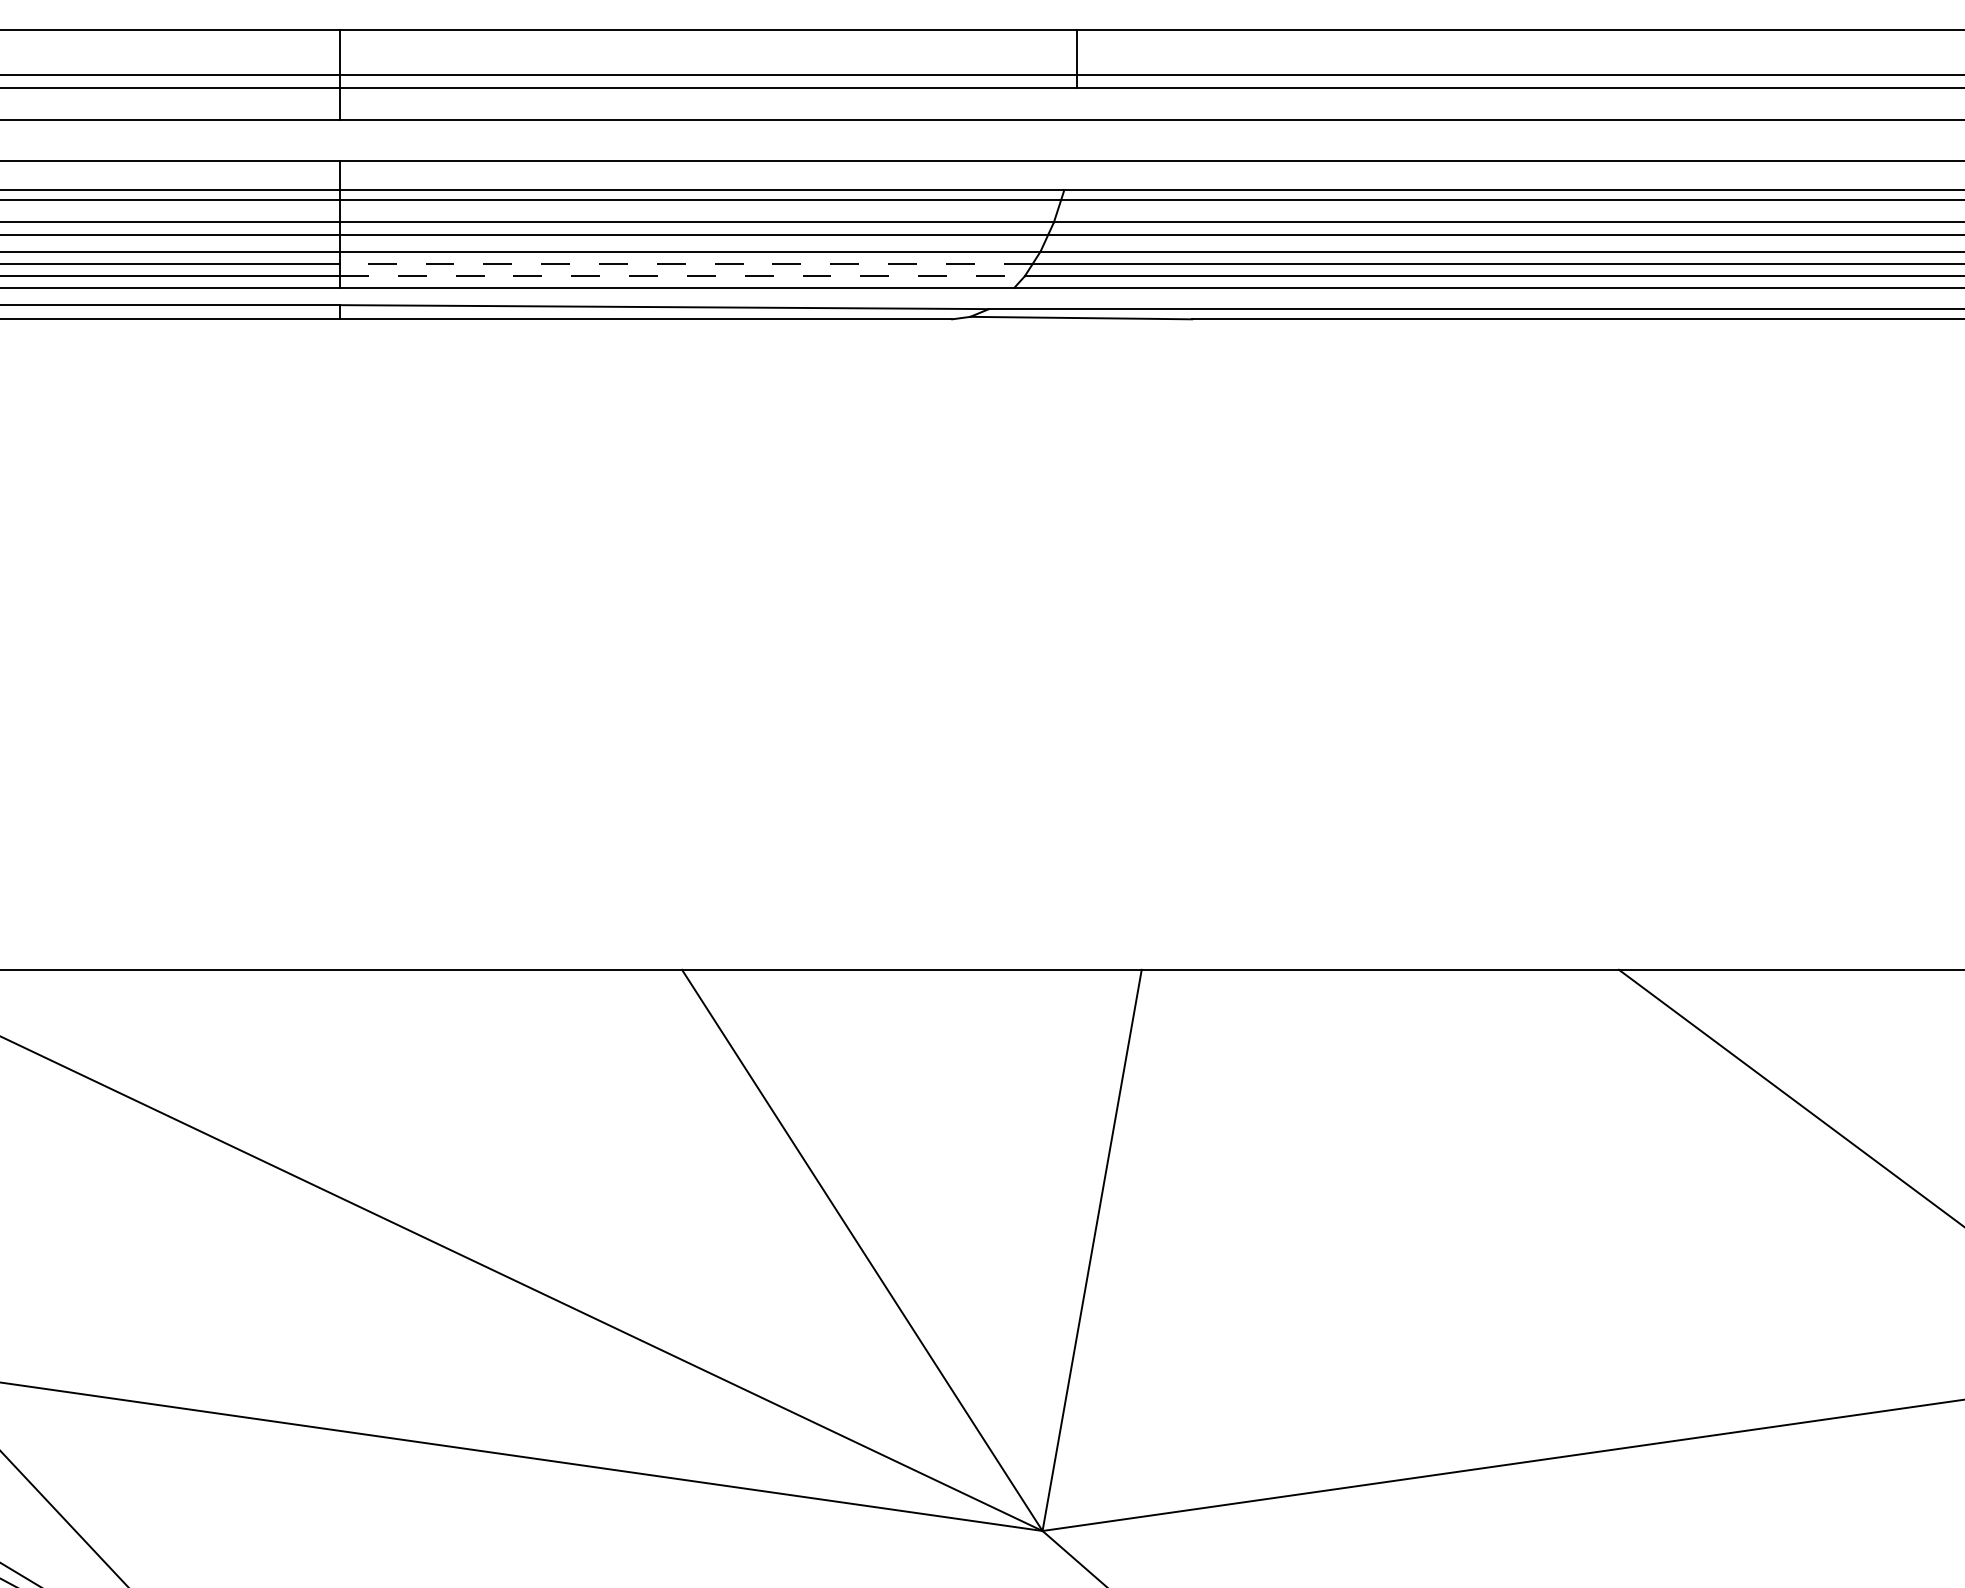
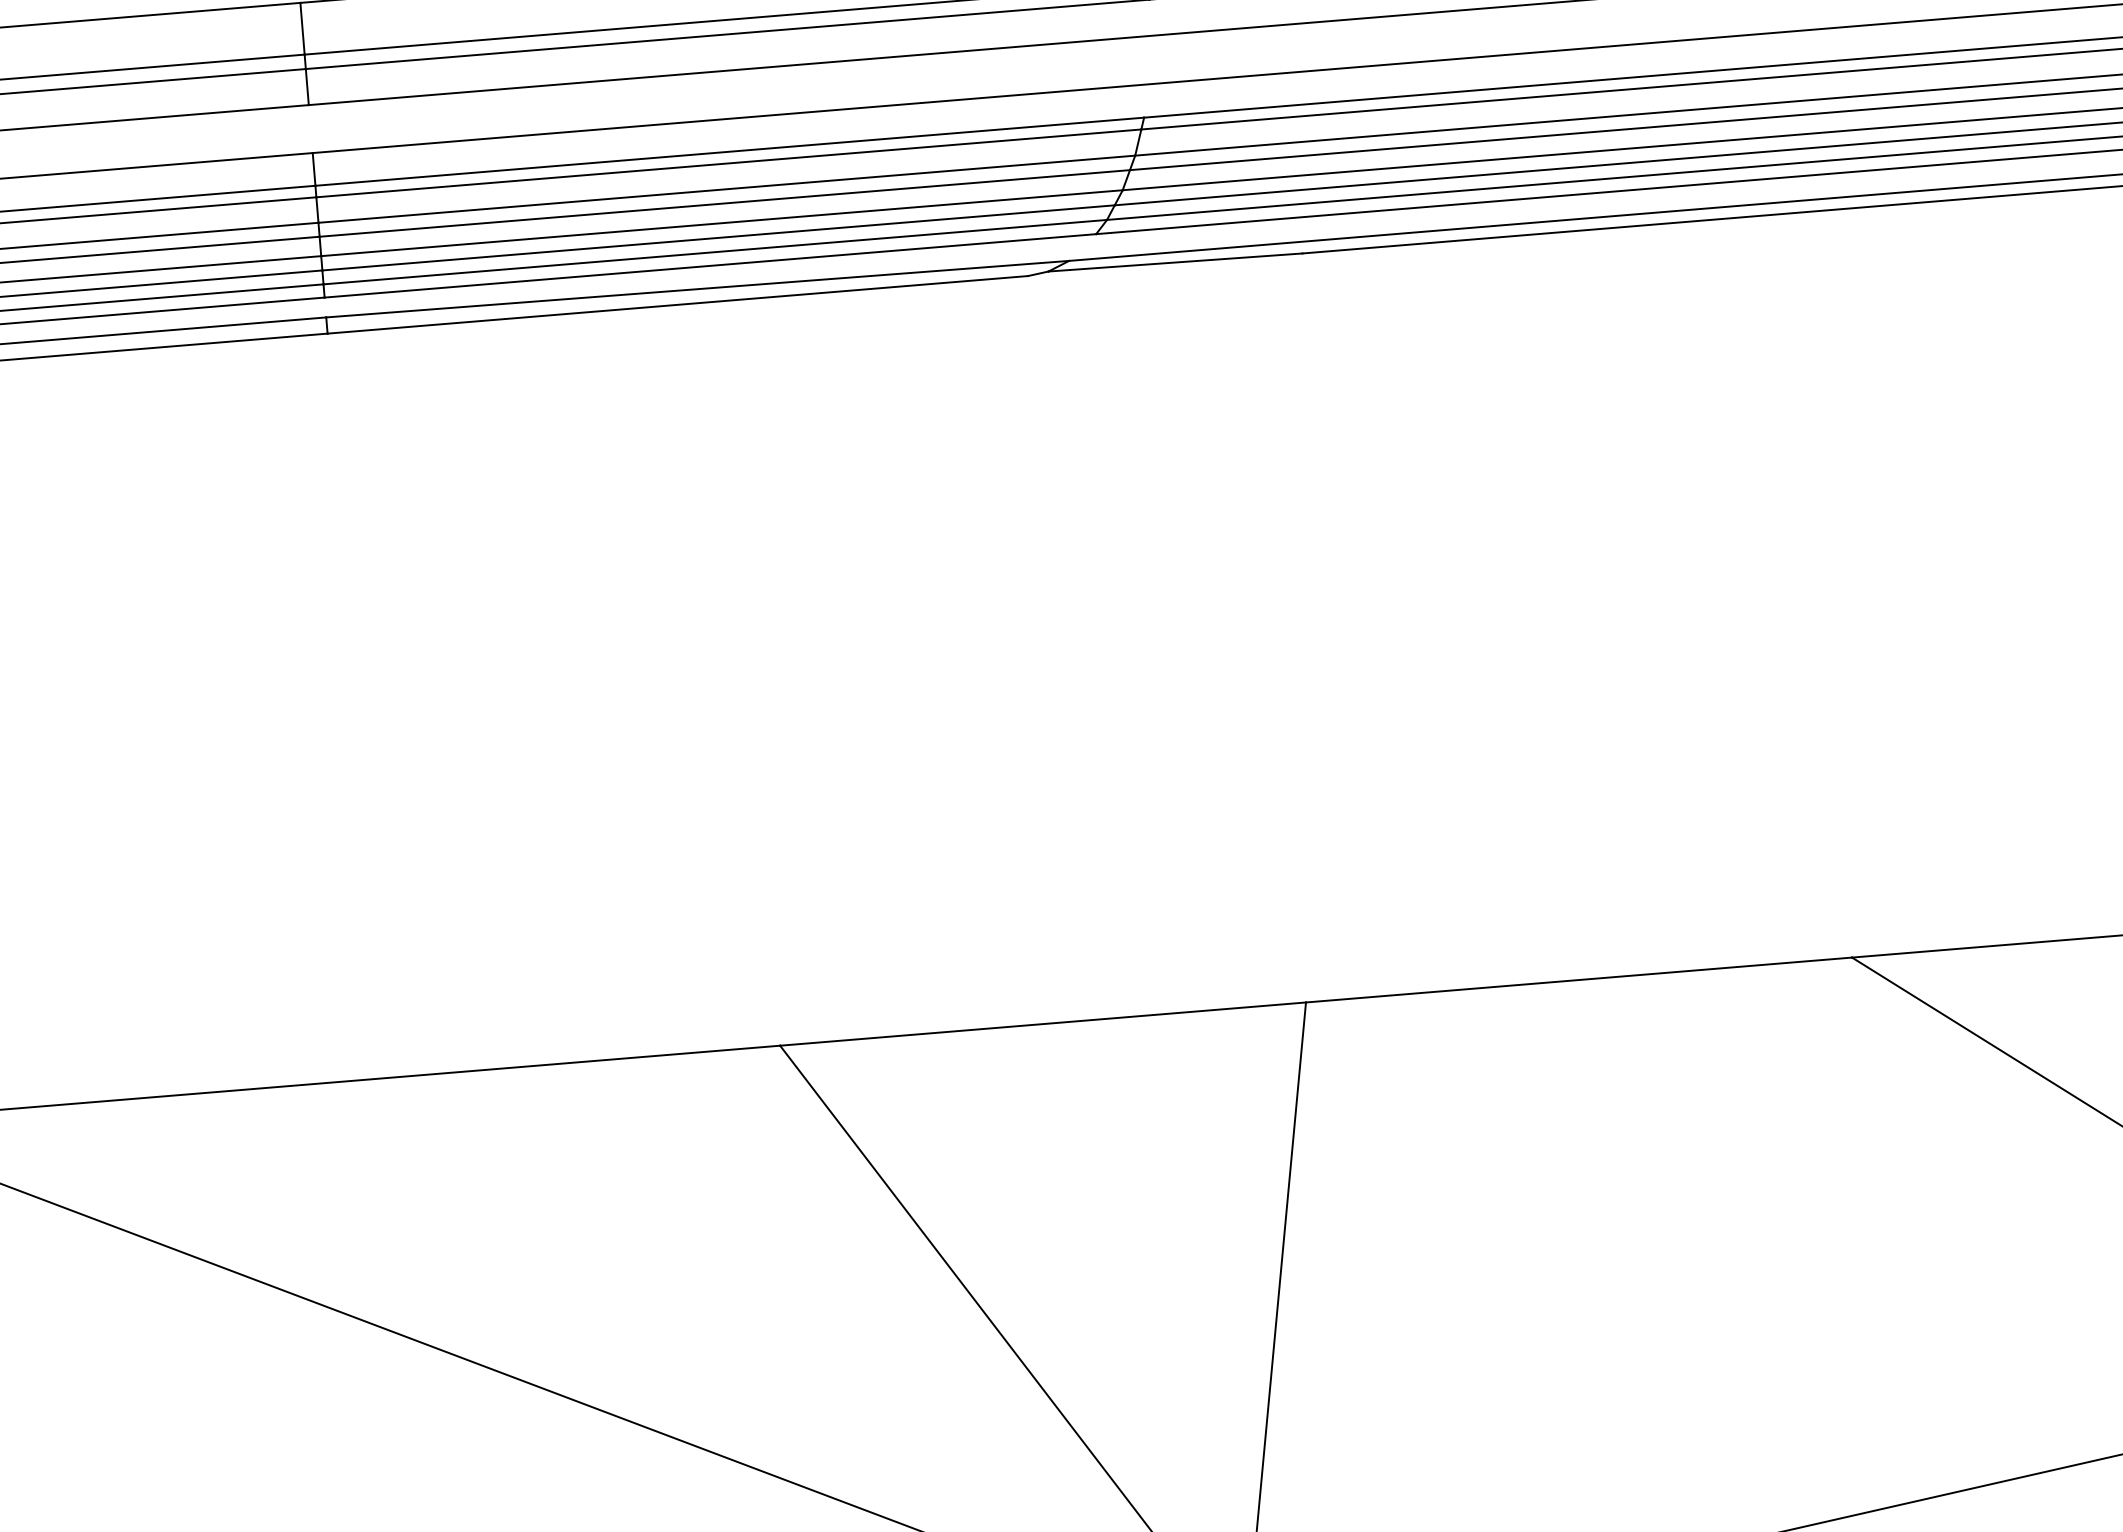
line: (685, 264) -> (717, 238), dashed -> solid
line: (682, 276) -> (715, 252), dashed -> solid

